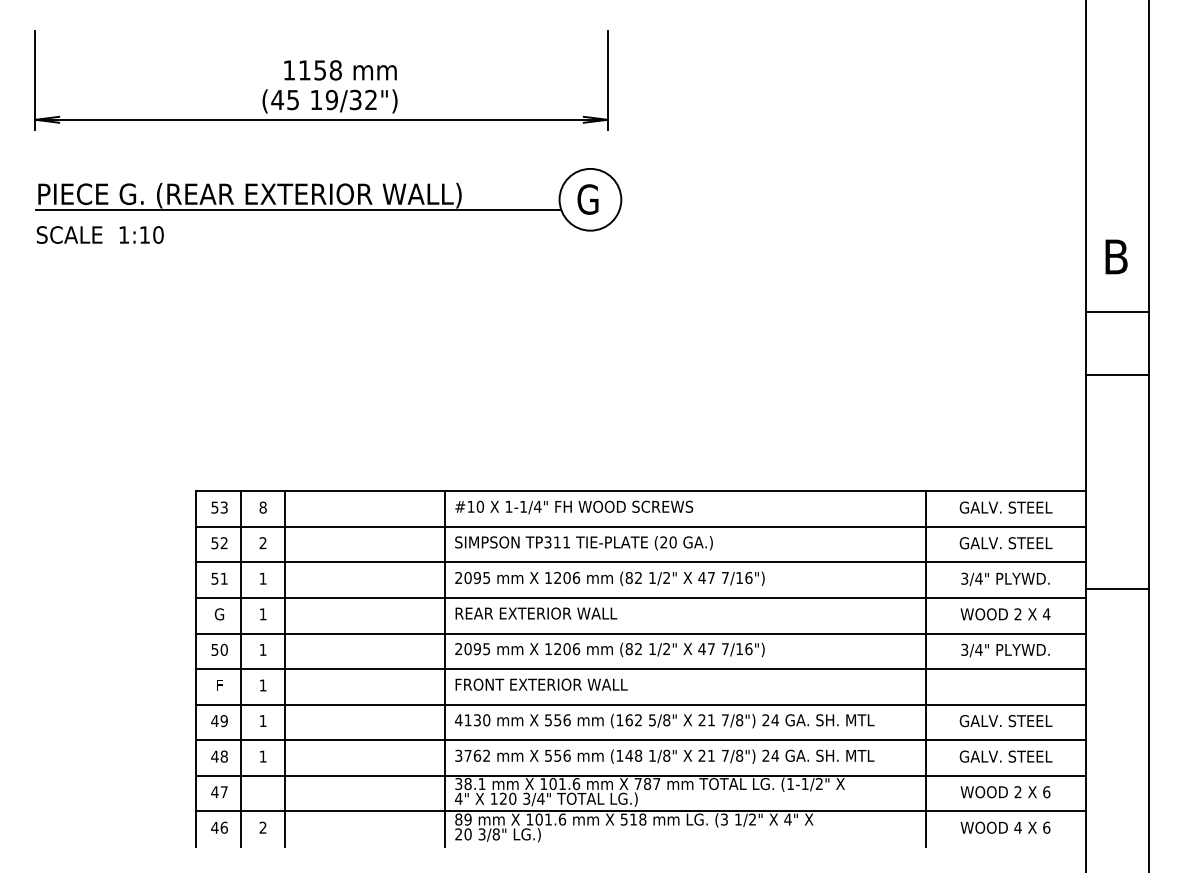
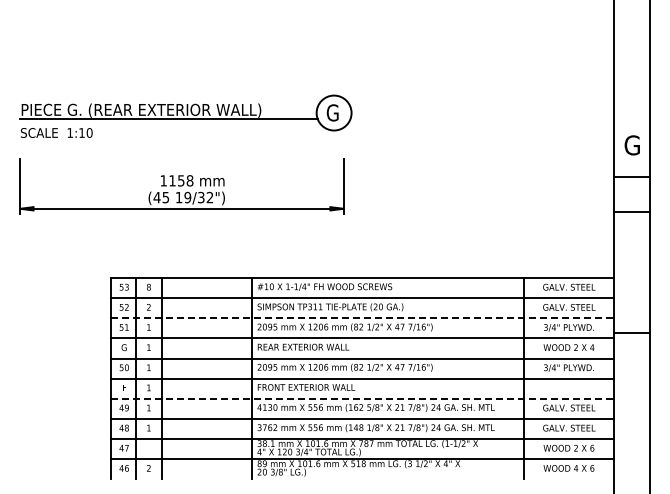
part: (320, 80) -> (181, 186), moved
text: (1116, 257) -> (631, 145), B -> G
line: (640, 562) -> (362, 318), solid -> dashed
line: (640, 704) -> (362, 398), solid -> dashed

